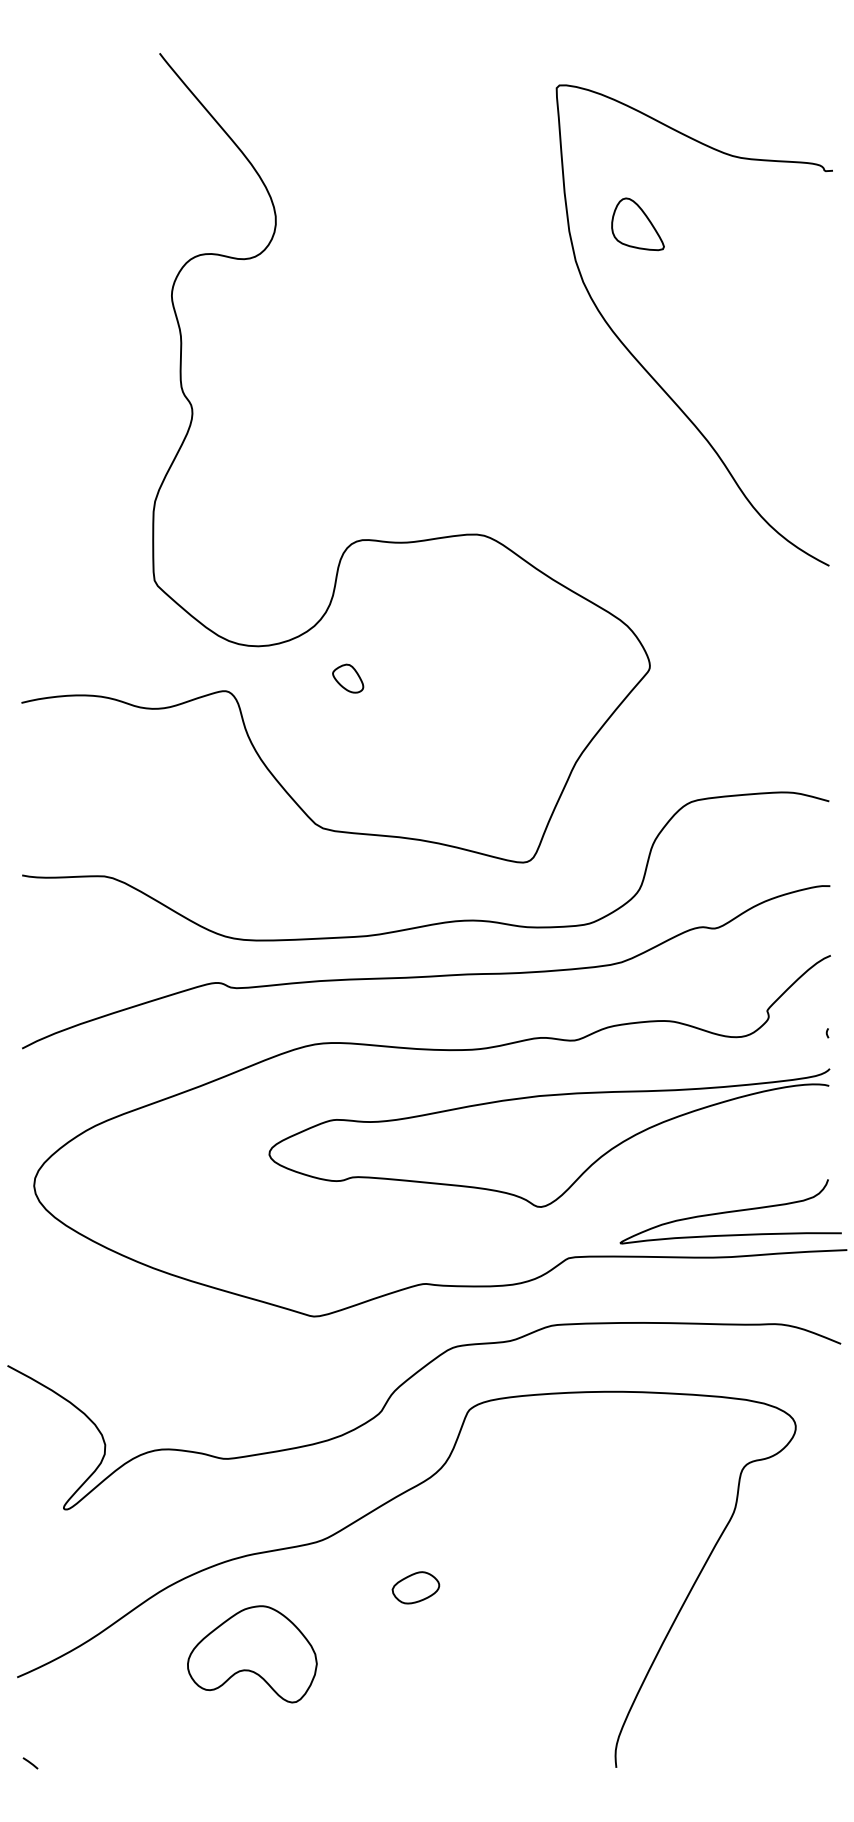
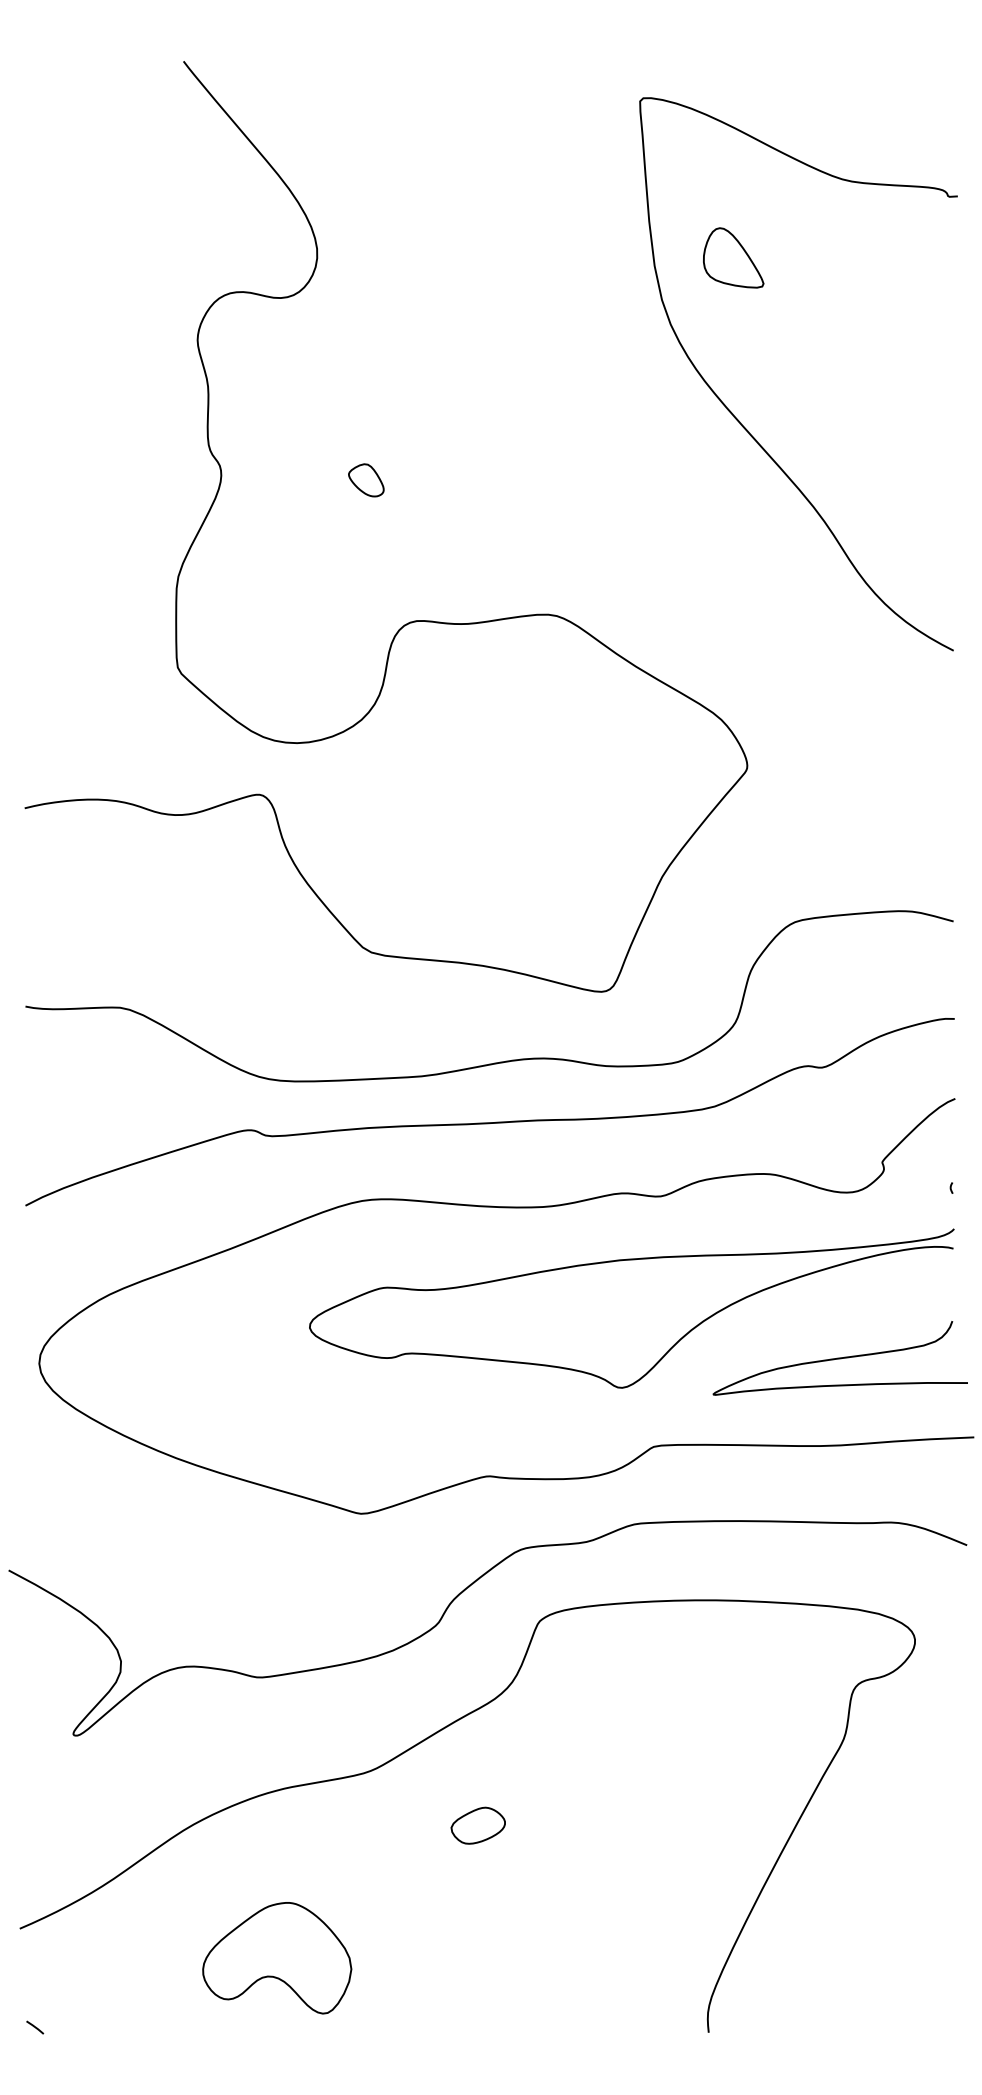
part: (348, 678) -> (366, 480), moved
curve: (730, 1211) -> (839, 1358), moved
part: (252, 1654) -> (277, 1958), moved

